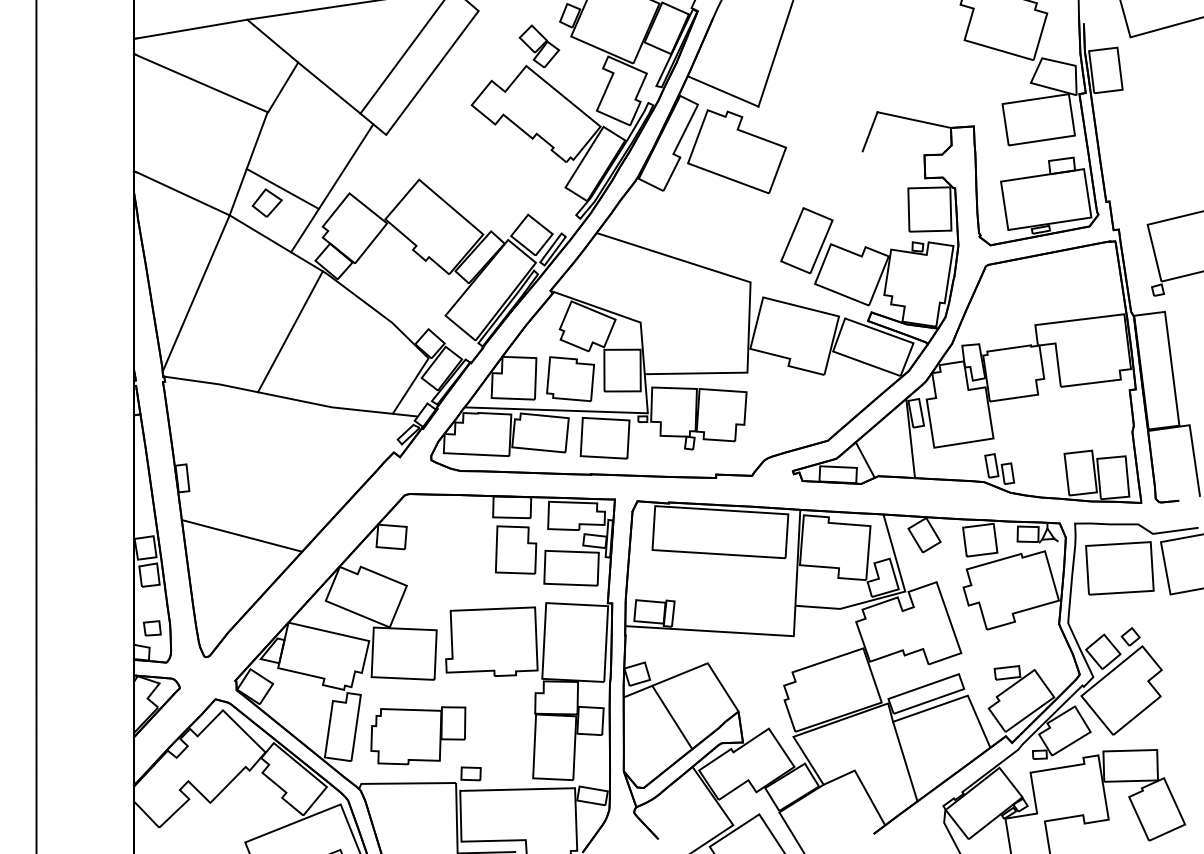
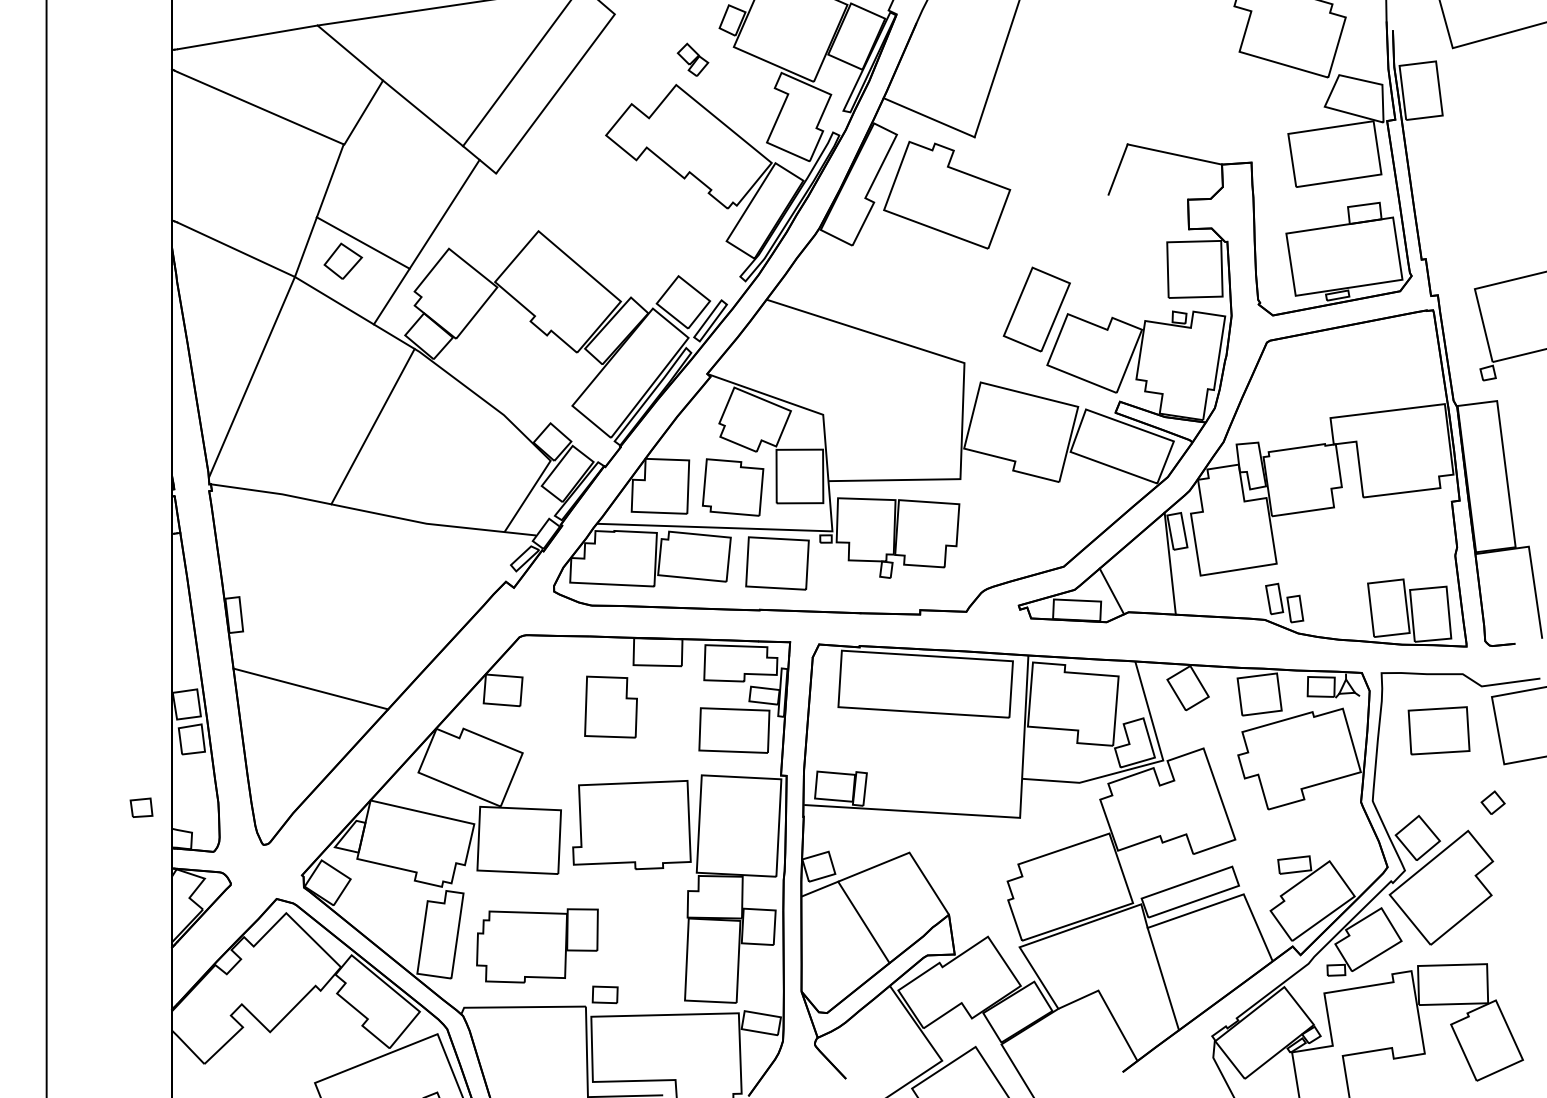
part: (538, 46) -> (692, 59), size x0.6
part: (515, 549) -> (610, 706), moved
part: (1119, 568) -> (1438, 730), size x0.7
part: (152, 628) -> (141, 807), moved
part: (1130, 636) -> (1492, 802), moved

